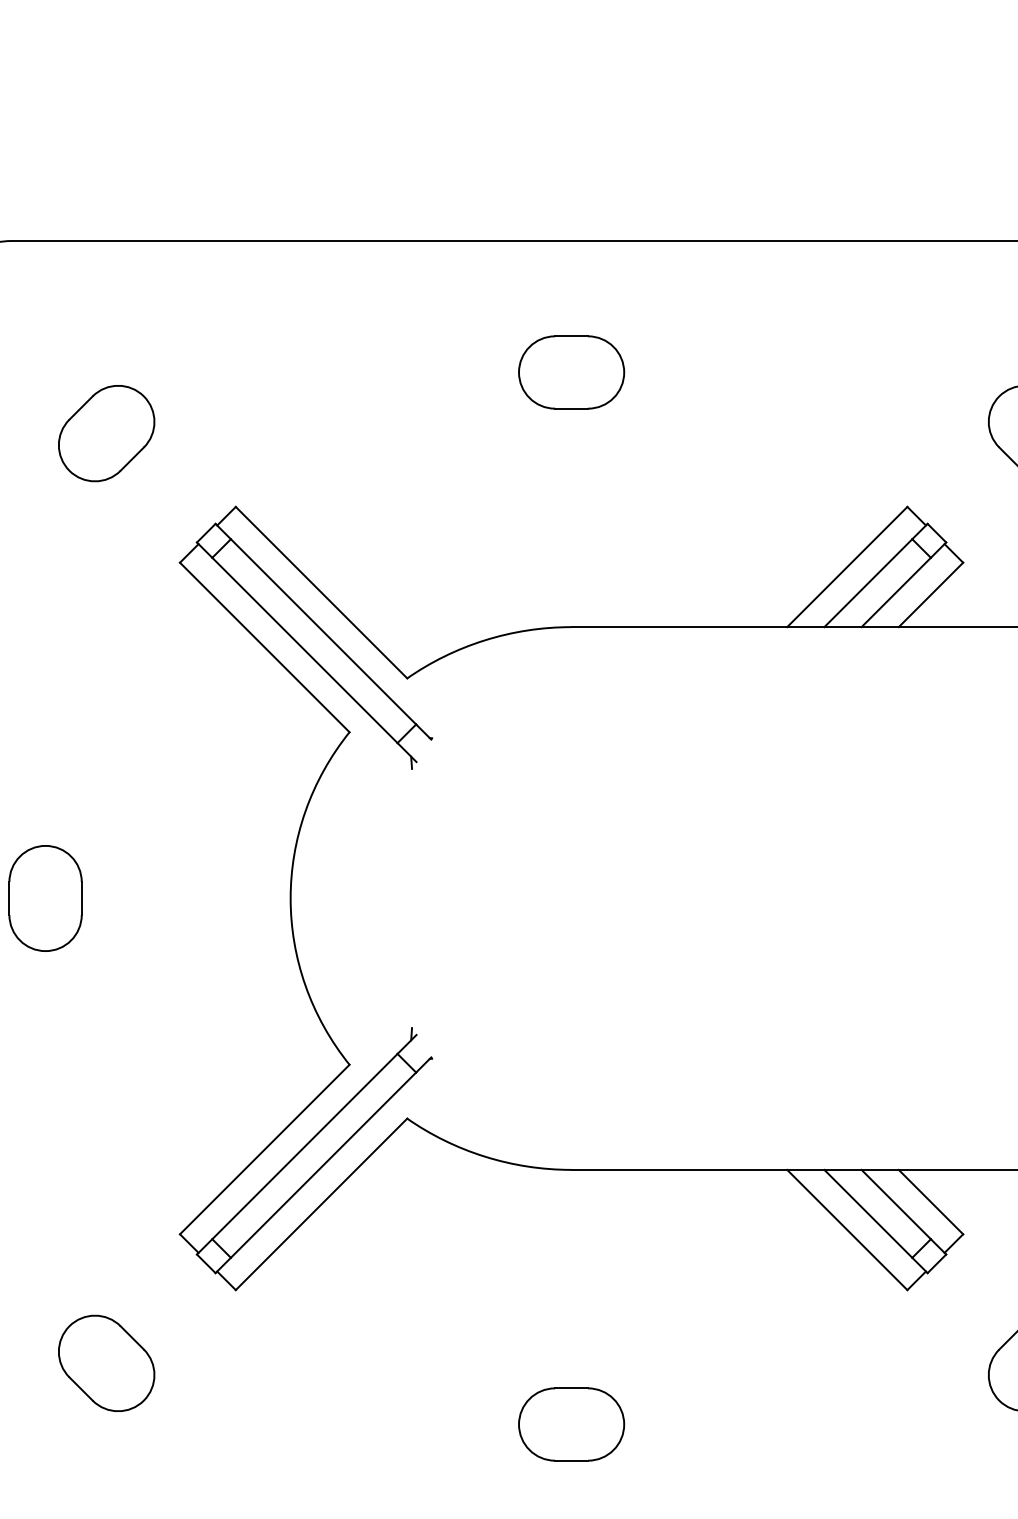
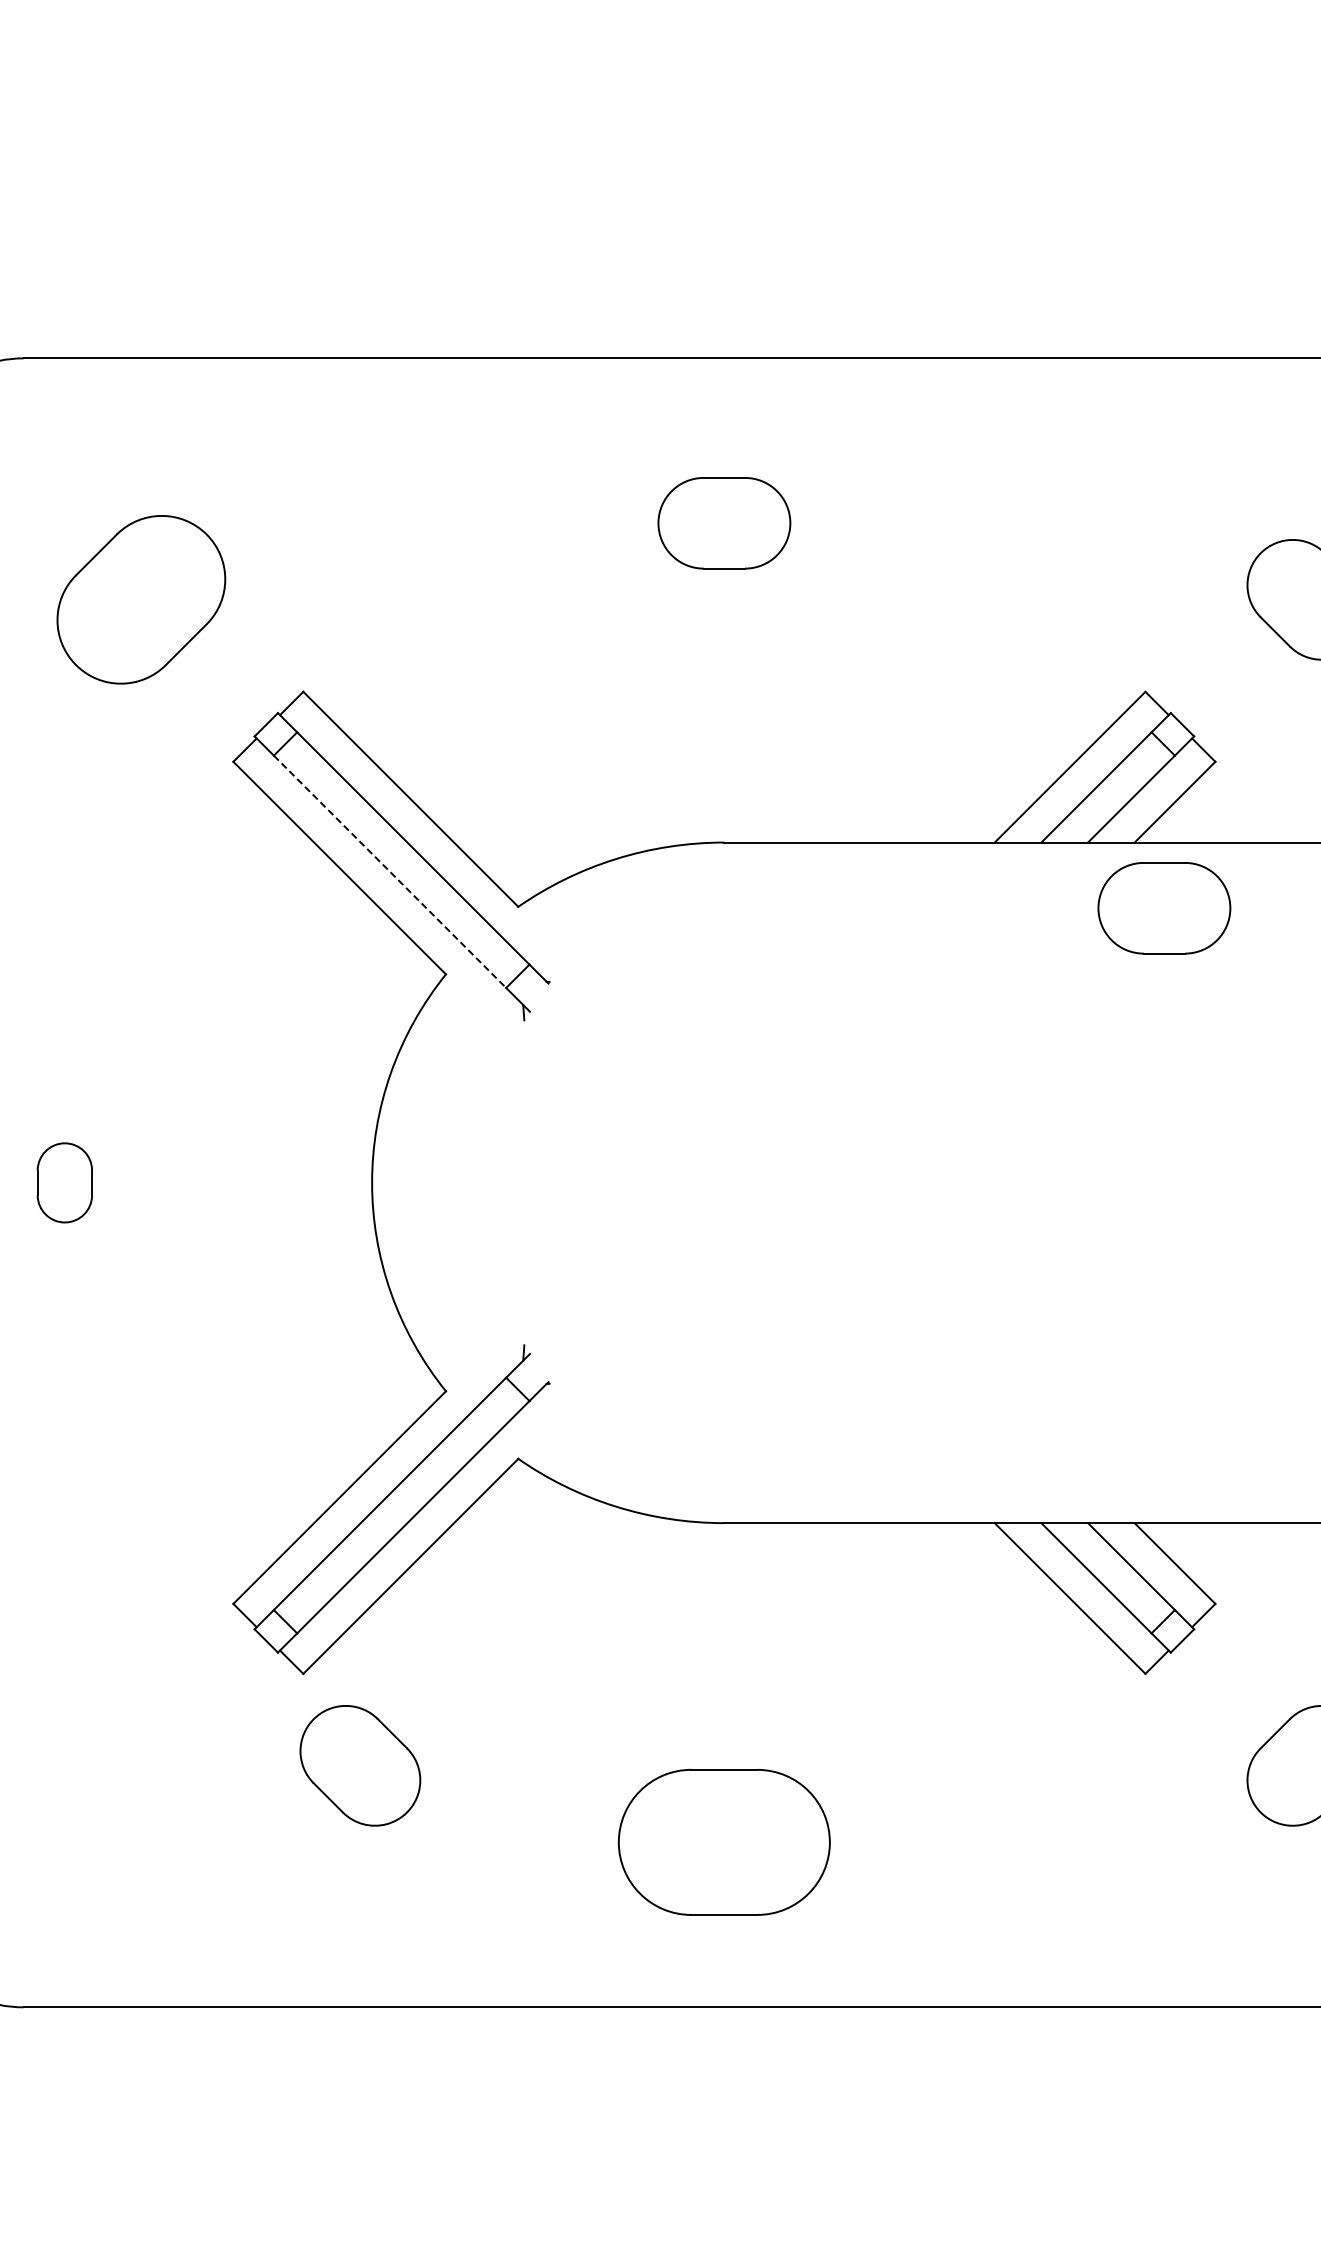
part: (106, 433) -> (141, 599), size x1.4
line: (305, 651) -> (390, 872), solid -> dashed
part: (922, 679) -> (1164, 908), added
part: (45, 898) -> (64, 1182), size x0.6
part: (106, 1363) -> (360, 1765), moved
part: (571, 1424) -> (724, 1842), size x1.6

